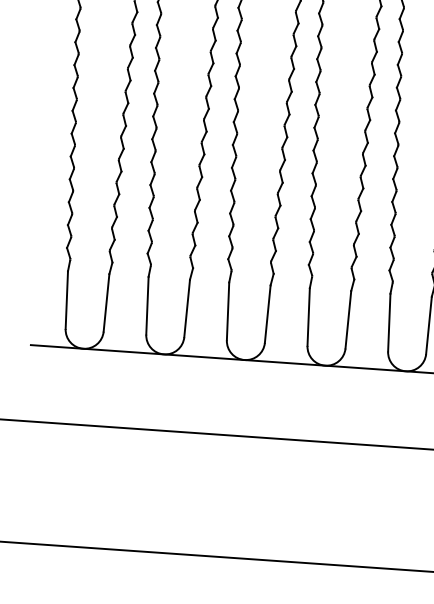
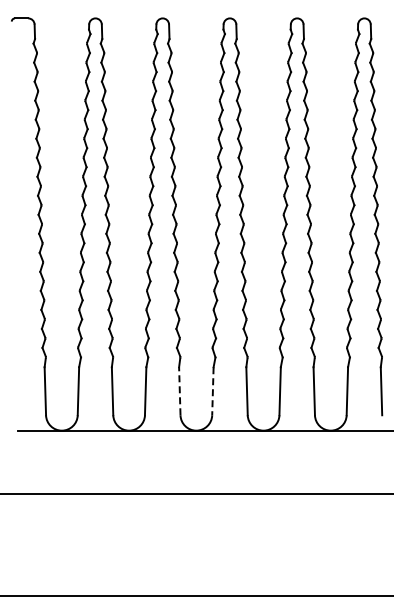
line: (227, 310) -> (179, 390), solid -> dashed
line: (267, 314) -> (212, 391), solid -> dashed

